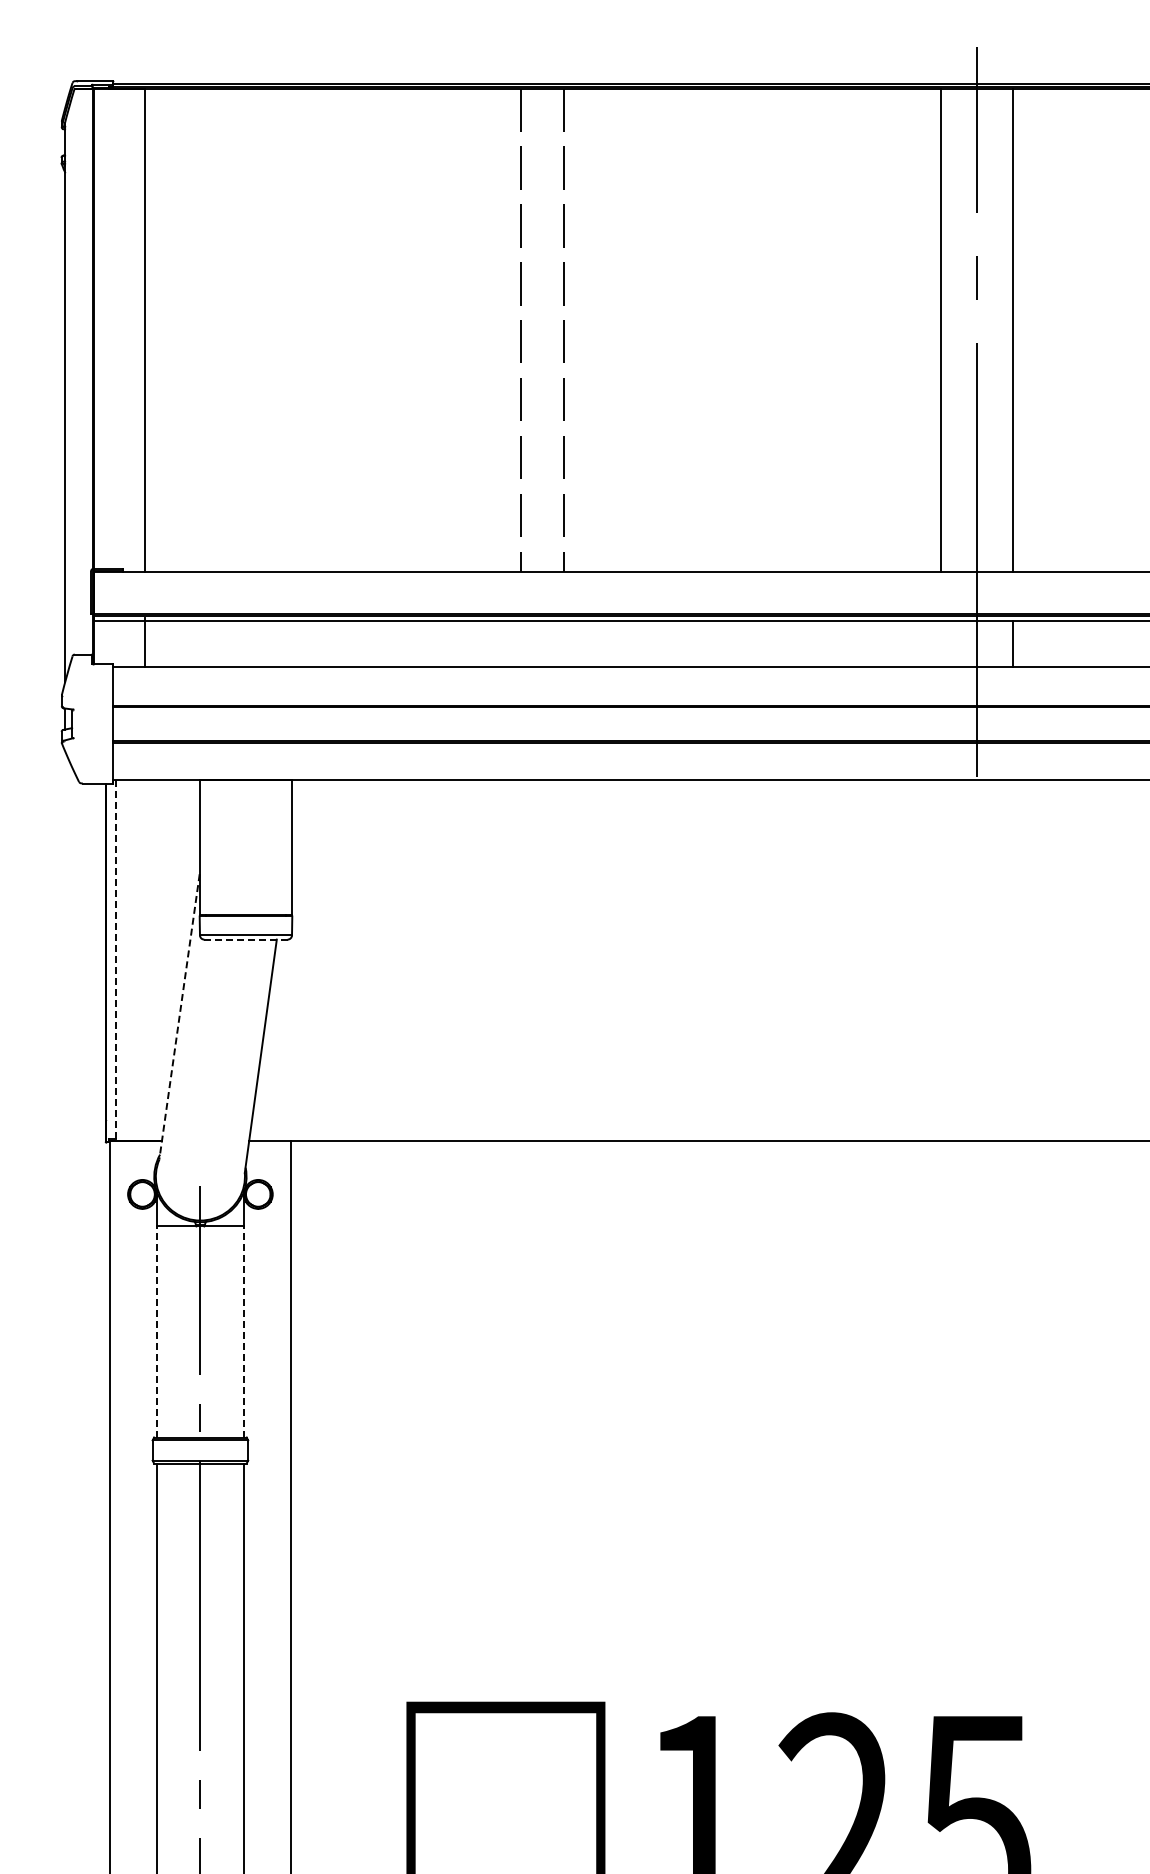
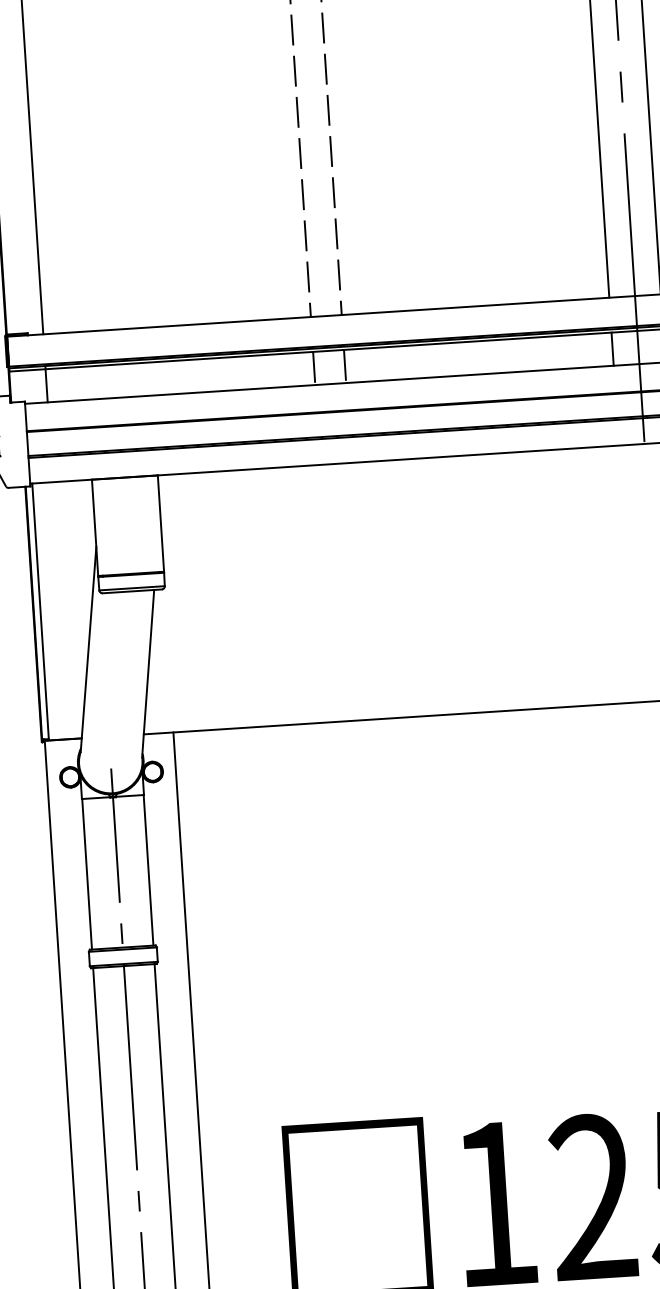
line: (520, 643) -> (313, 368), added
line: (564, 643) -> (345, 366), added
line: (940, 643) -> (612, 348), added
line: (246, 939) -> (132, 591), dashed -> solid
line: (115, 959) -> (40, 611), dashed -> solid
line: (179, 1017) -> (88, 649), dashed -> solid
line: (157, 1331) -> (87, 874), dashed -> solid
line: (243, 1331) -> (148, 870), dashed -> solid

